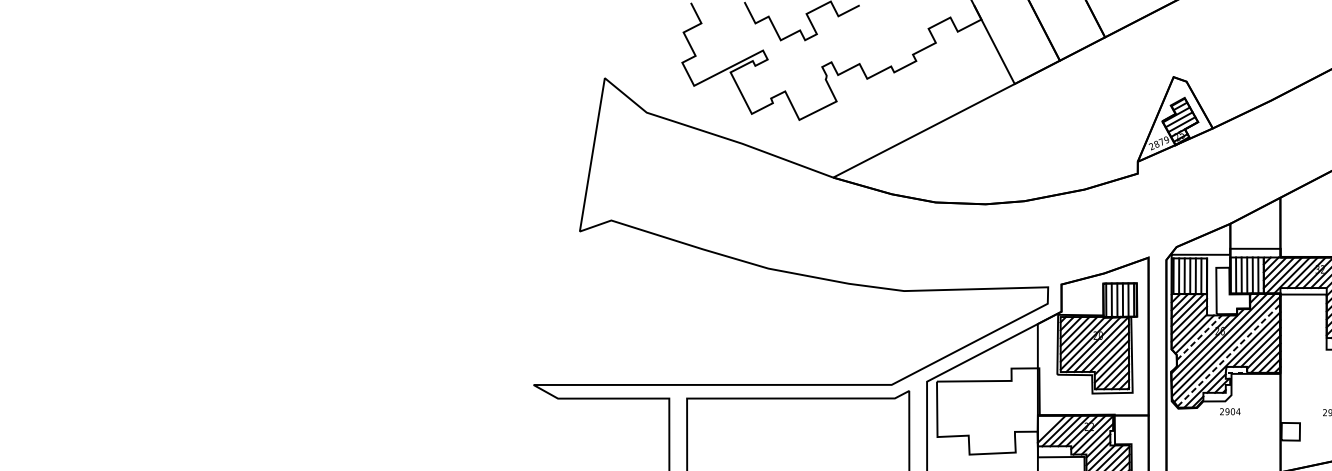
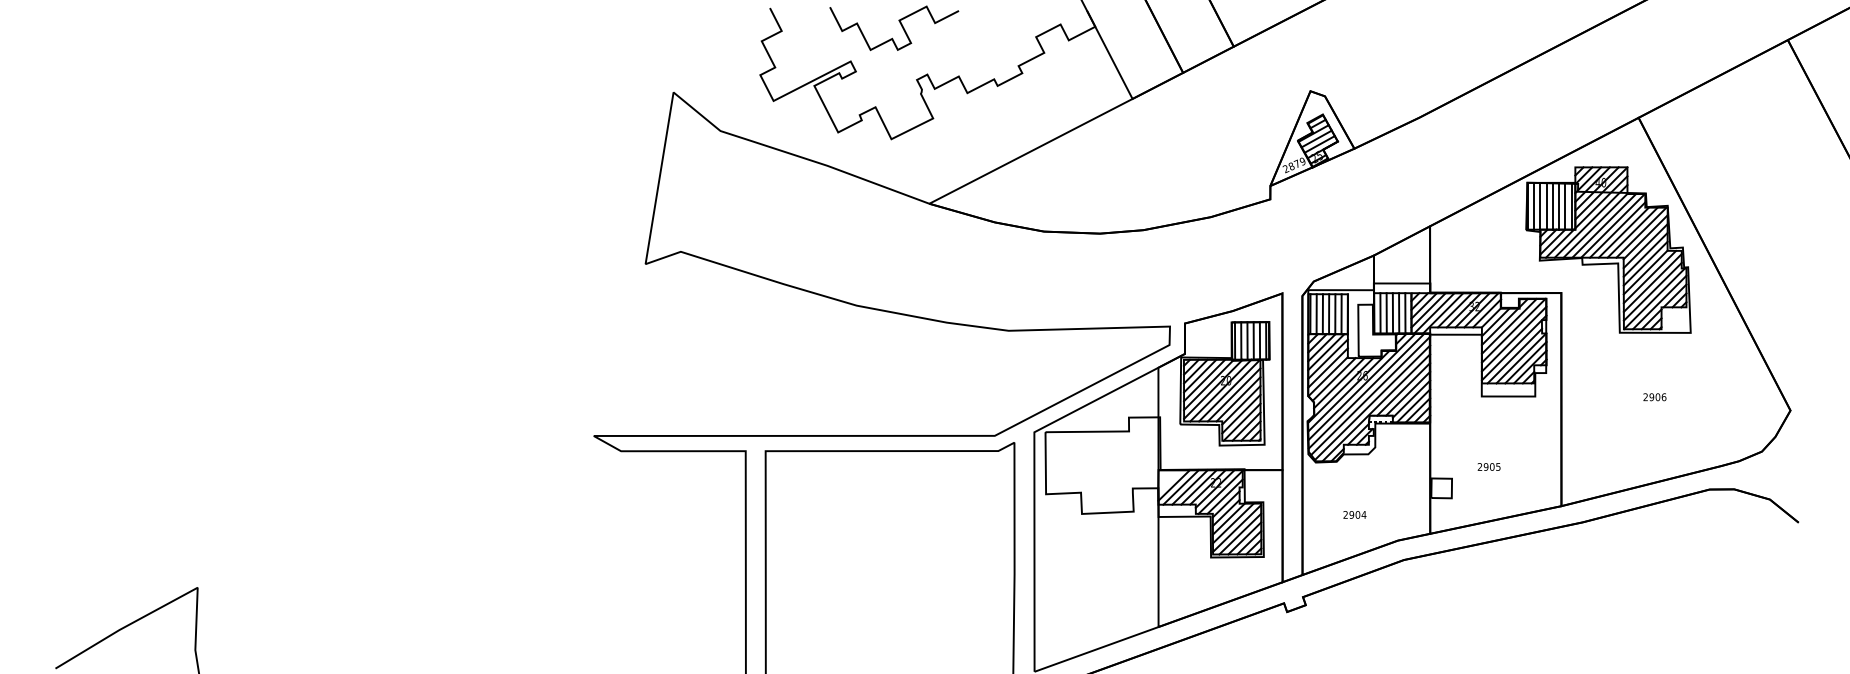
line: (1199, 338) -> (1339, 383), dashed -> solid
line: (1229, 355) -> (1372, 402), dashed -> solid
text: (1229, 411) -> (1354, 514), moved

